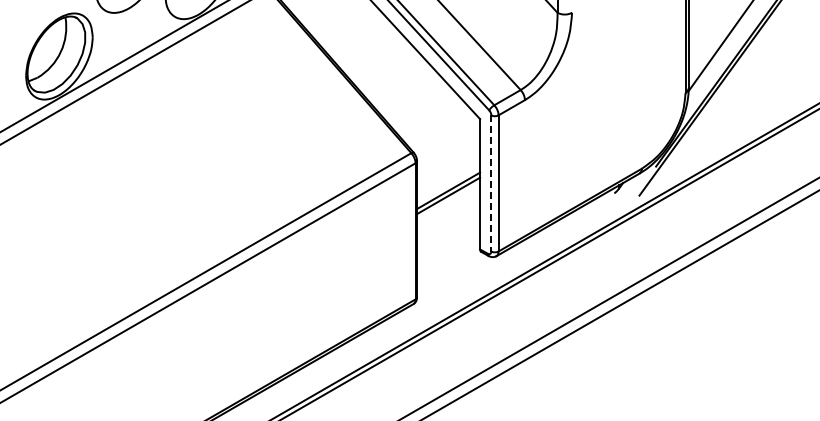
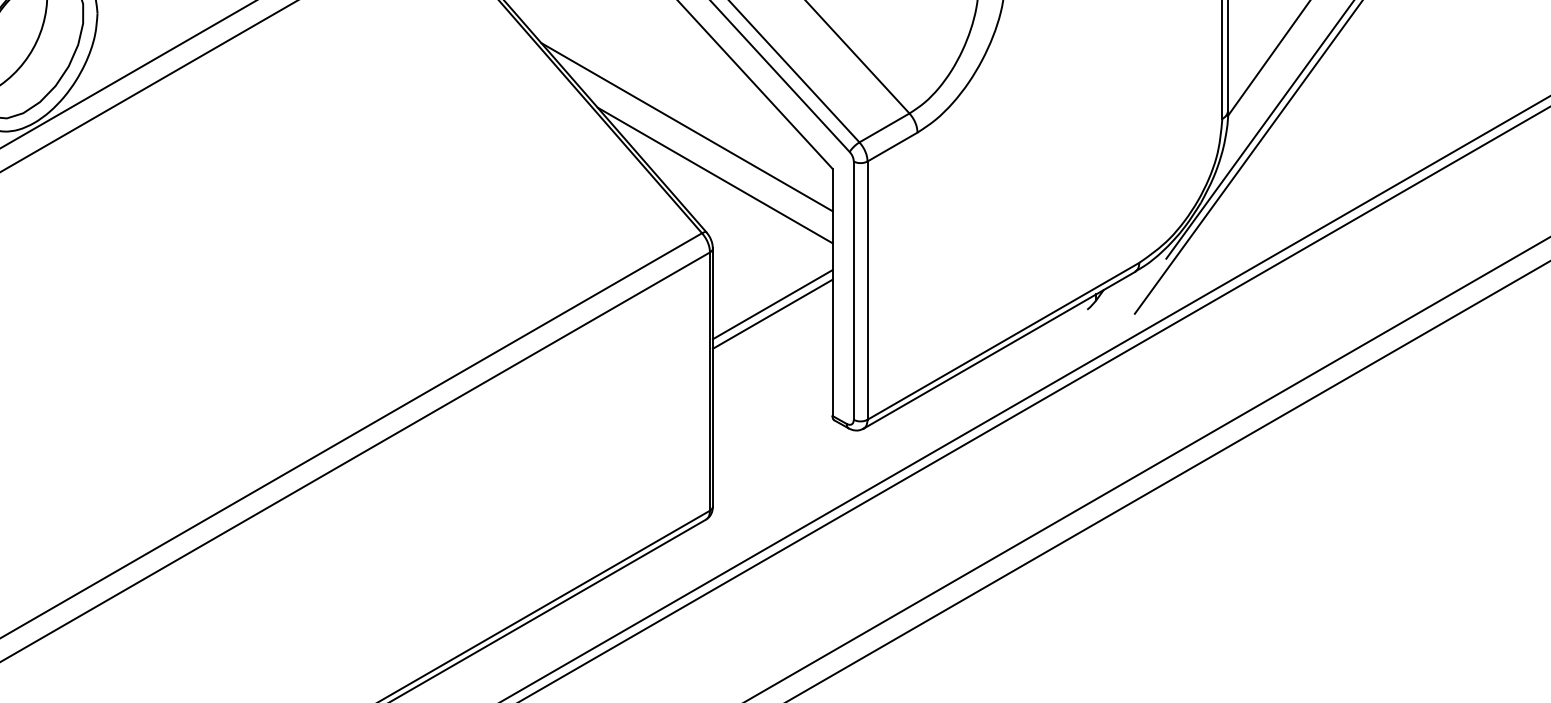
line: (403, 96) -> (687, 125), added
line: (418, 122) -> (715, 175), added
line: (491, 183) -> (854, 290), dashed -> solid

